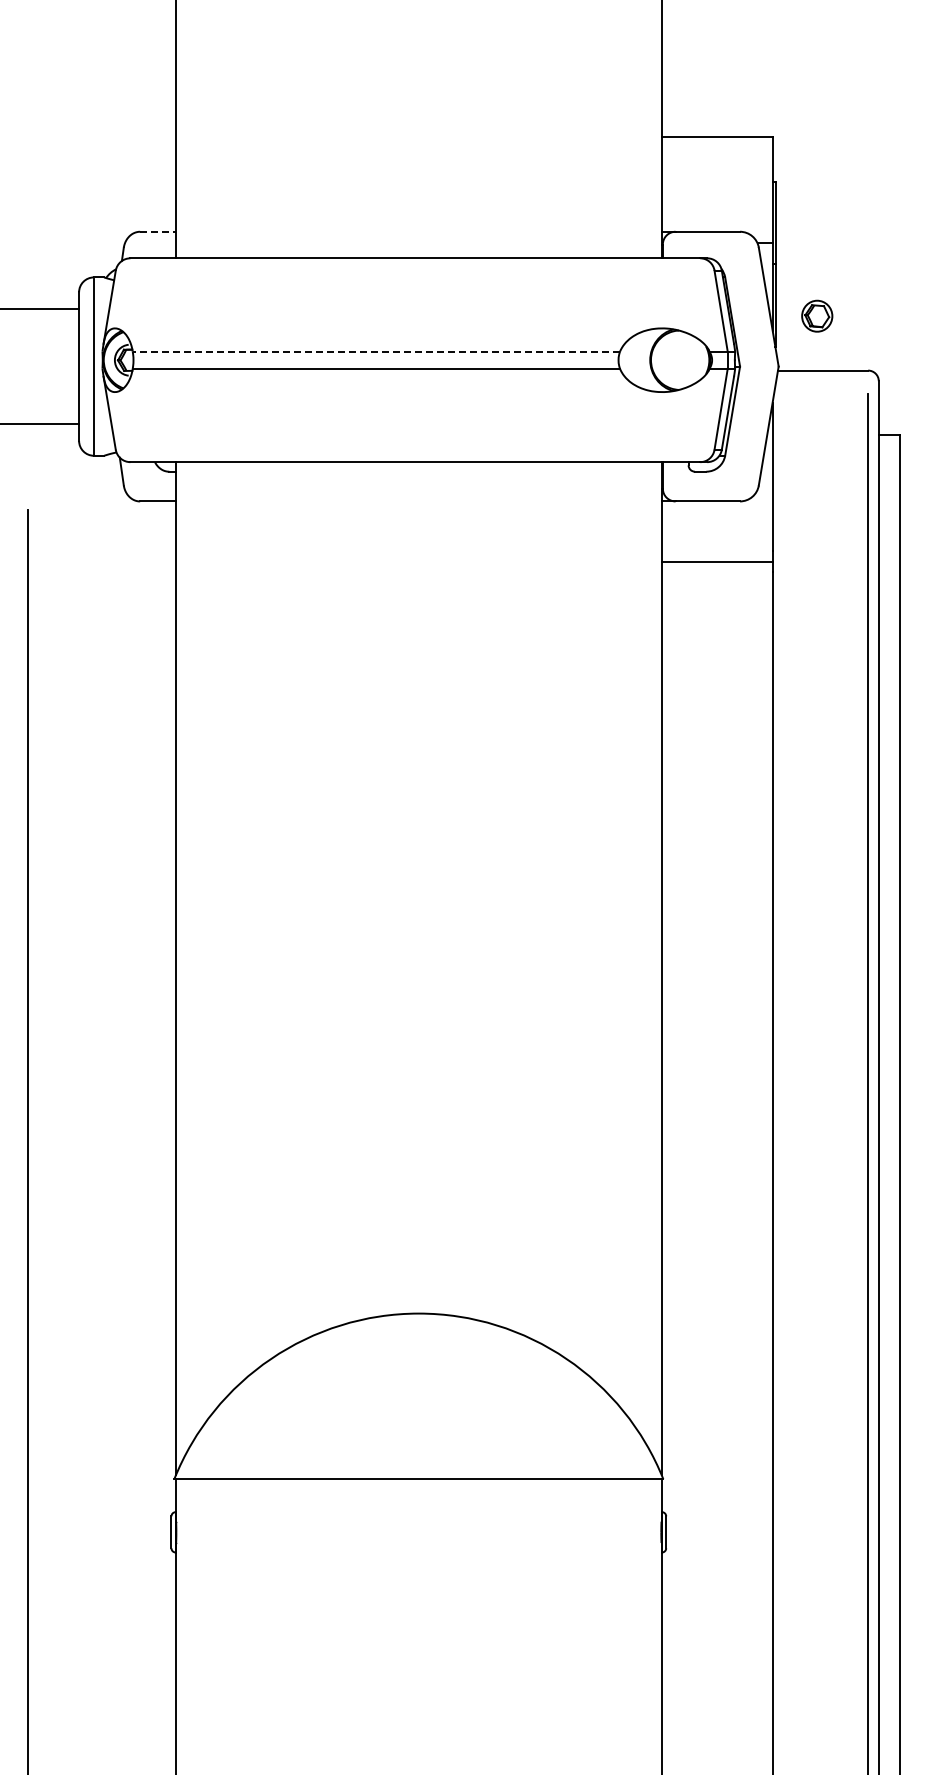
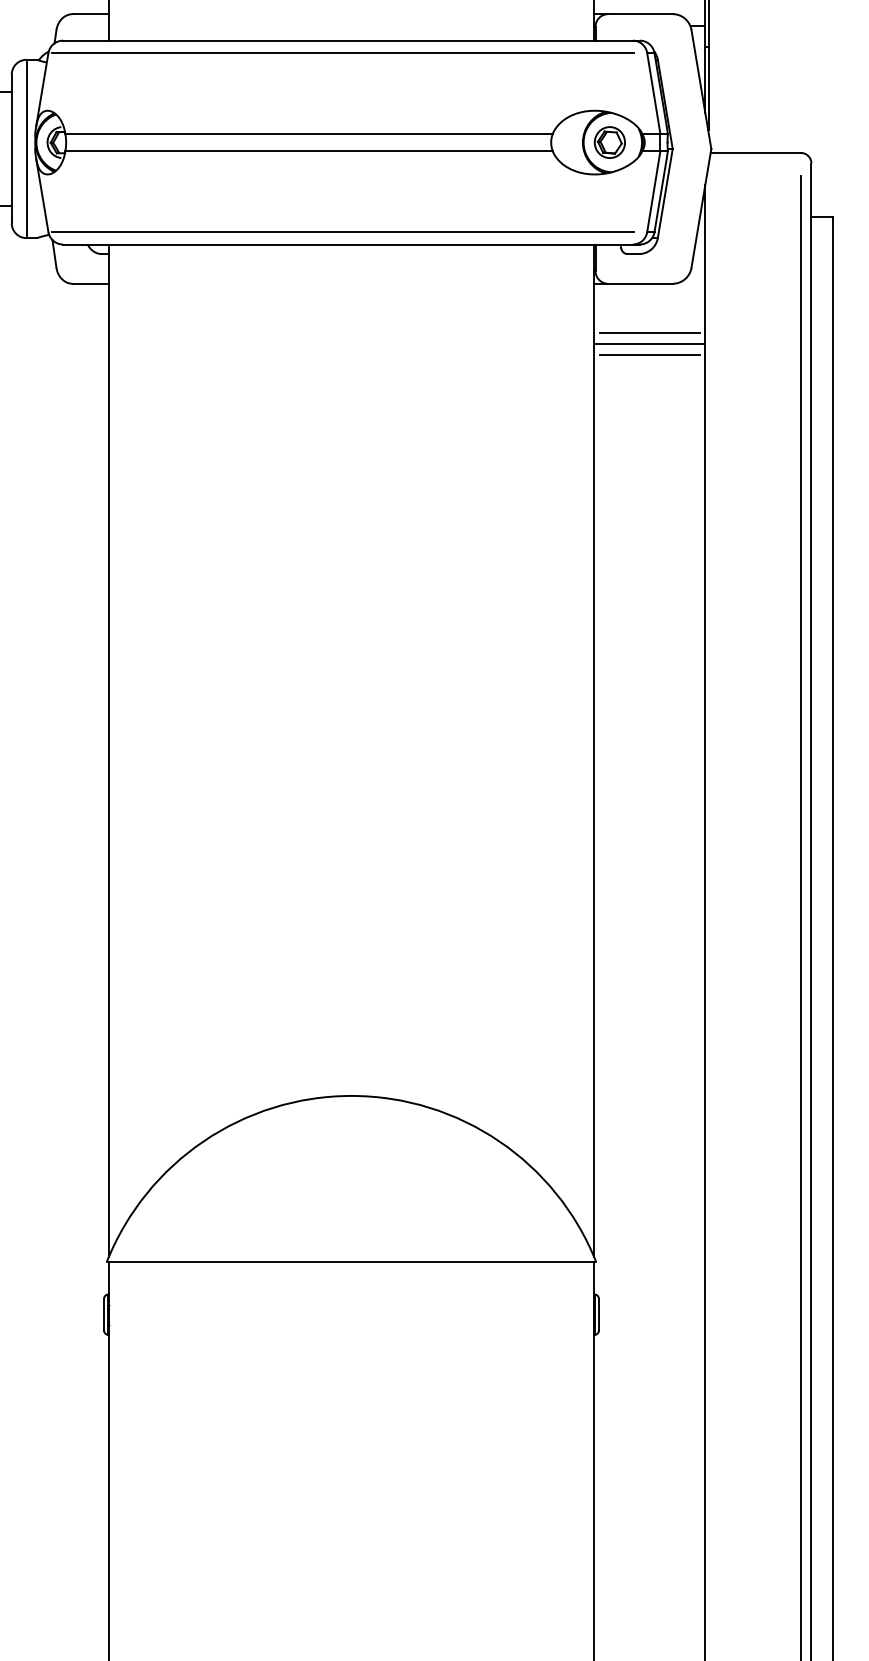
line: (158, 231) -> (91, 13), dashed -> solid
line: (410, 270) -> (343, 52), added
part: (817, 315) -> (610, 141), moved
line: (376, 351) -> (309, 133), dashed -> solid
line: (410, 449) -> (343, 231), added
line: (717, 551) -> (650, 333), added
line: (717, 572) -> (650, 354), added

